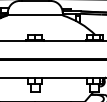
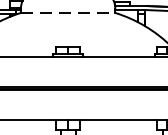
line: (35, 15) -> (68, 12), solid -> dashed

